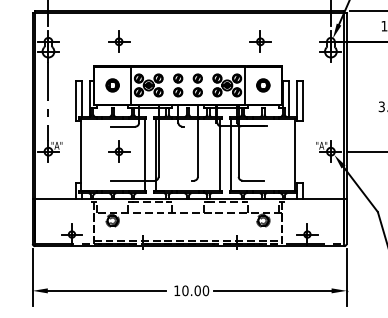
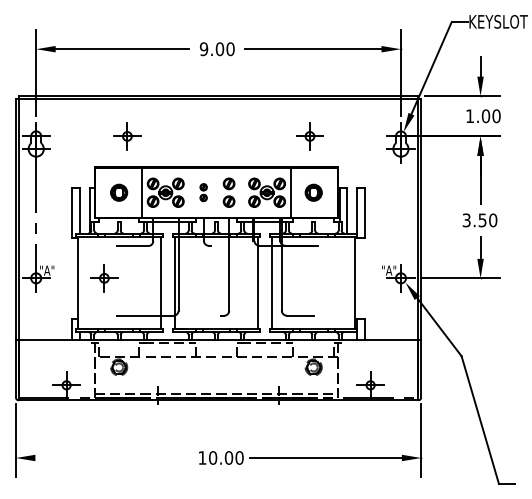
part: (178, 85) -> (203, 192), size x0.6
part: (119, 151) -> (104, 278), moved
line: (106, 291) -> (111, 458), removed

